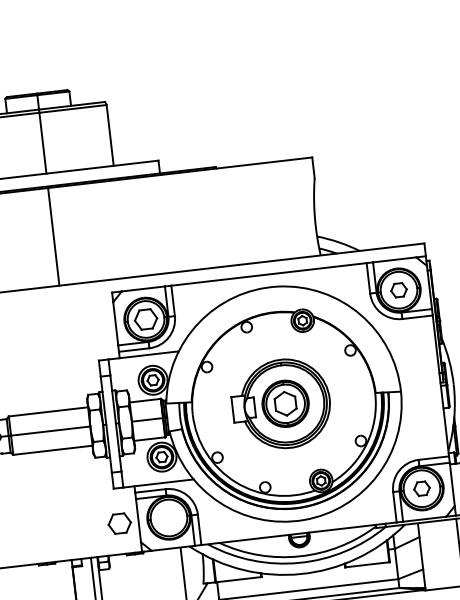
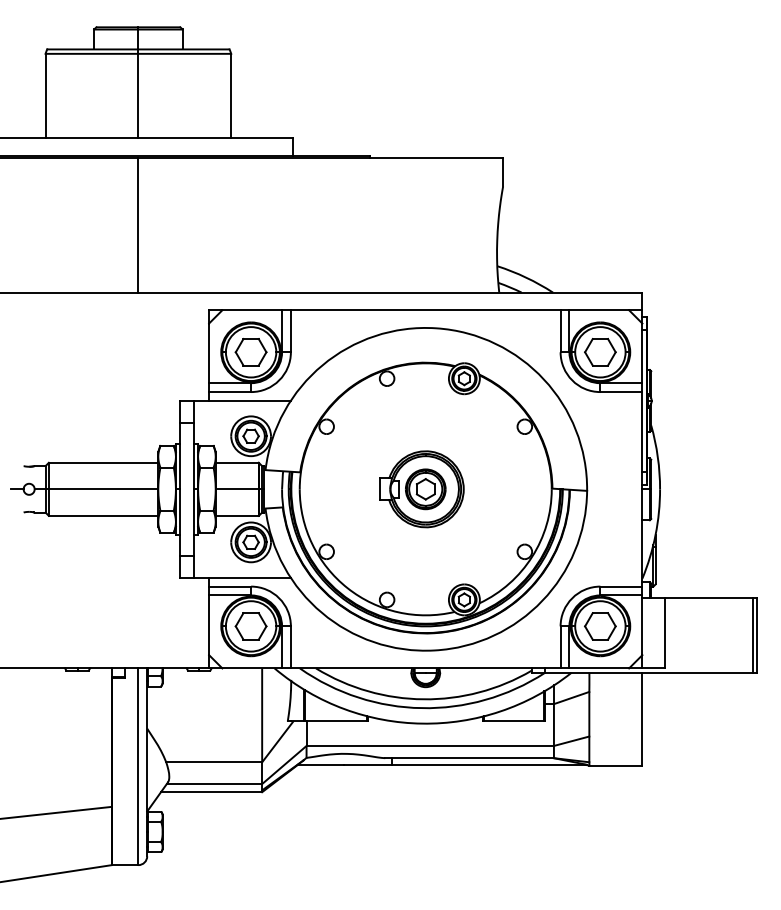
part: (399, 290) -> (600, 352), size x1.43
part: (280, 404) -> (421, 489), size x0.62
part: (422, 488) -> (600, 626), size x1.43
part: (119, 523) -> (250, 626), moved

